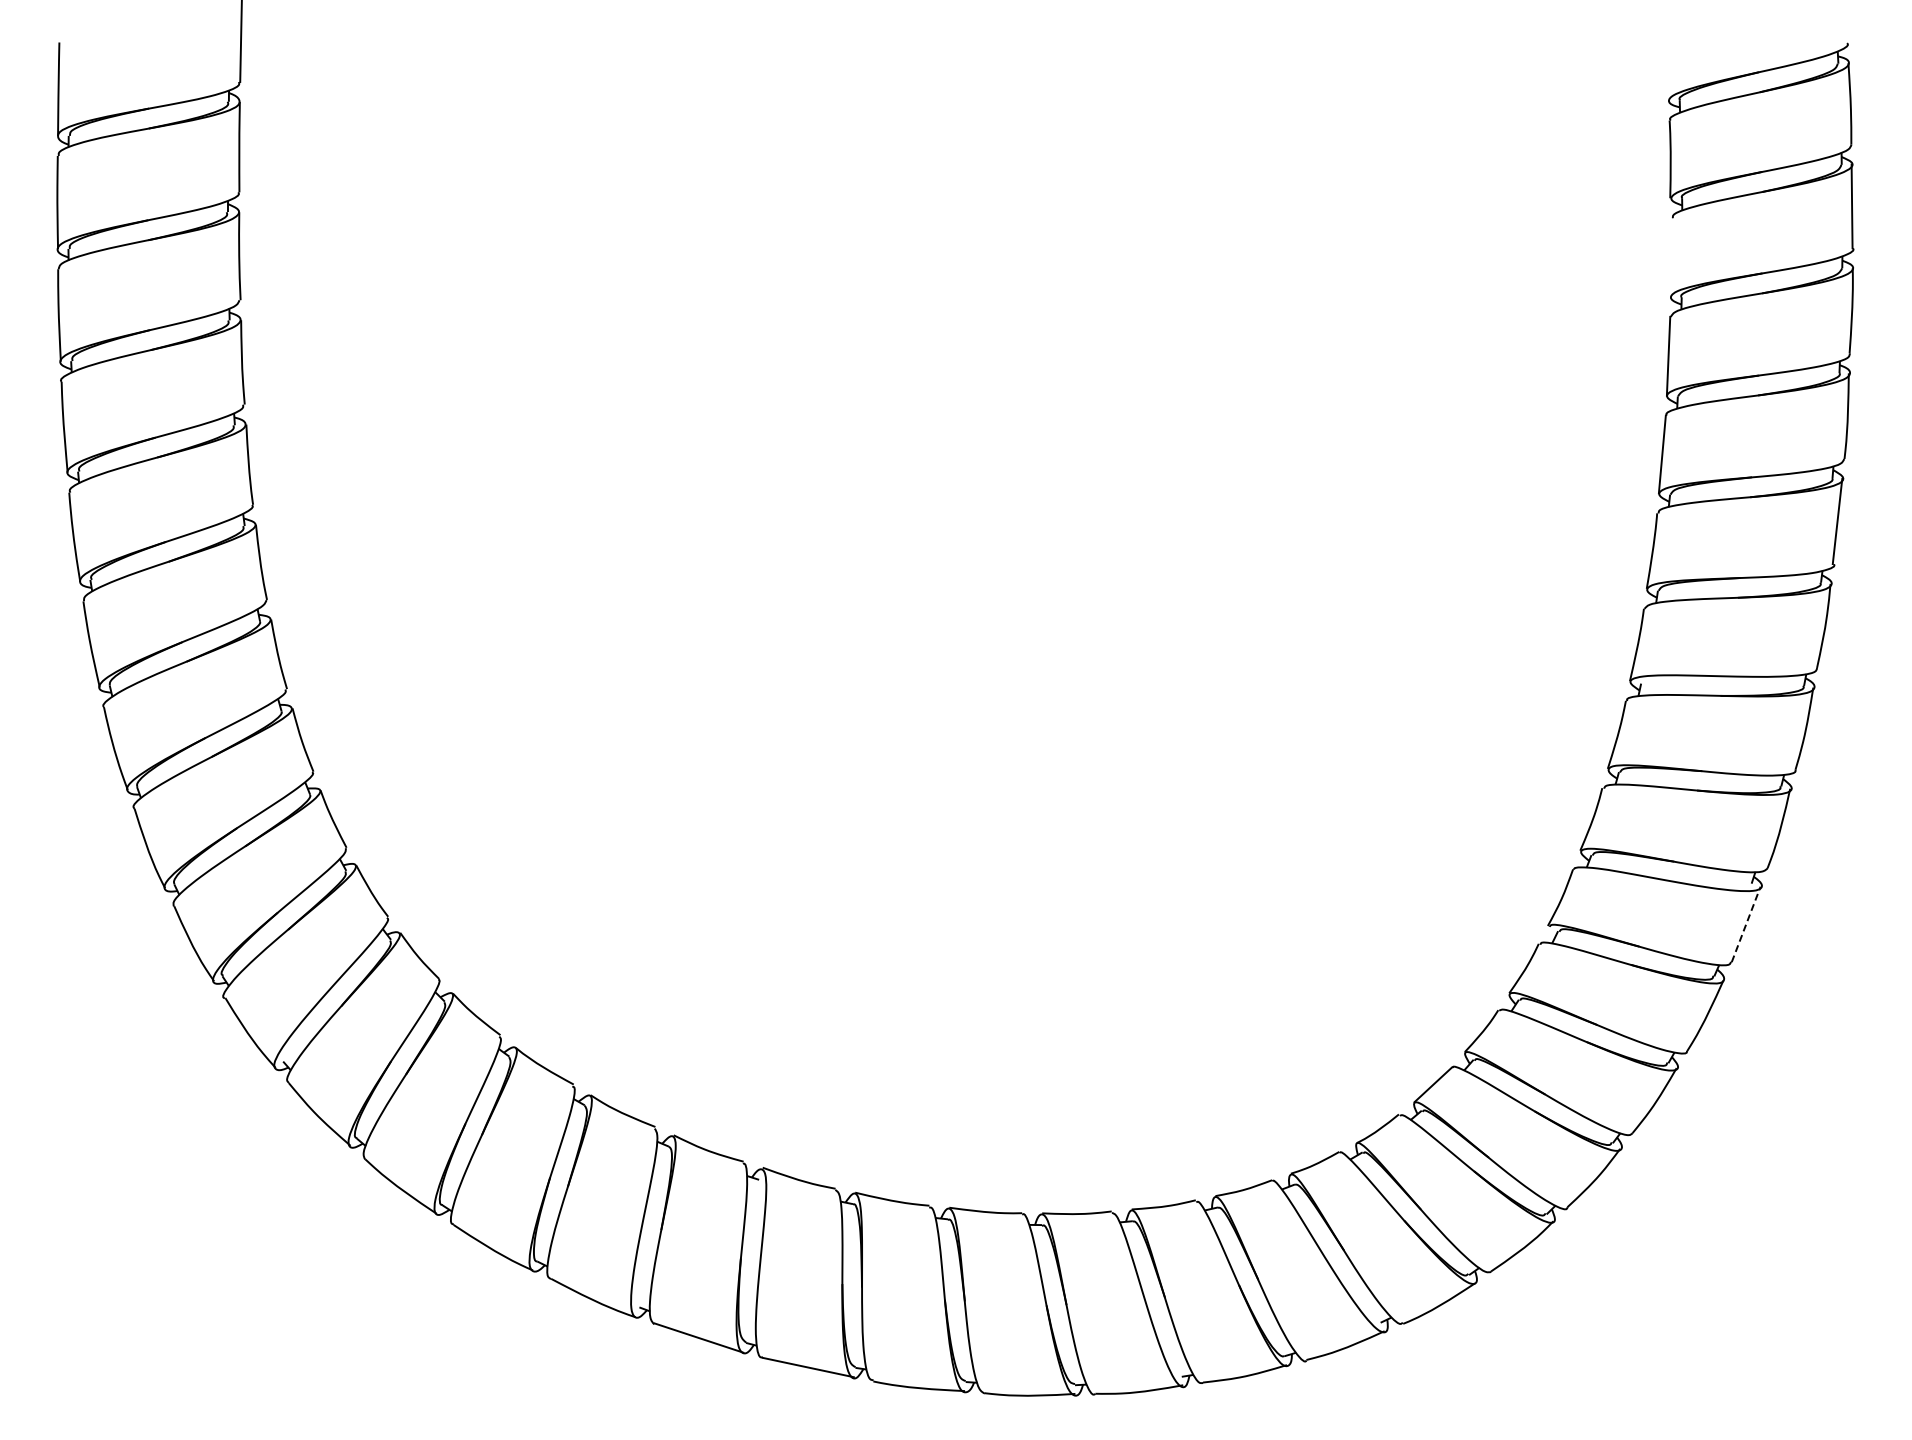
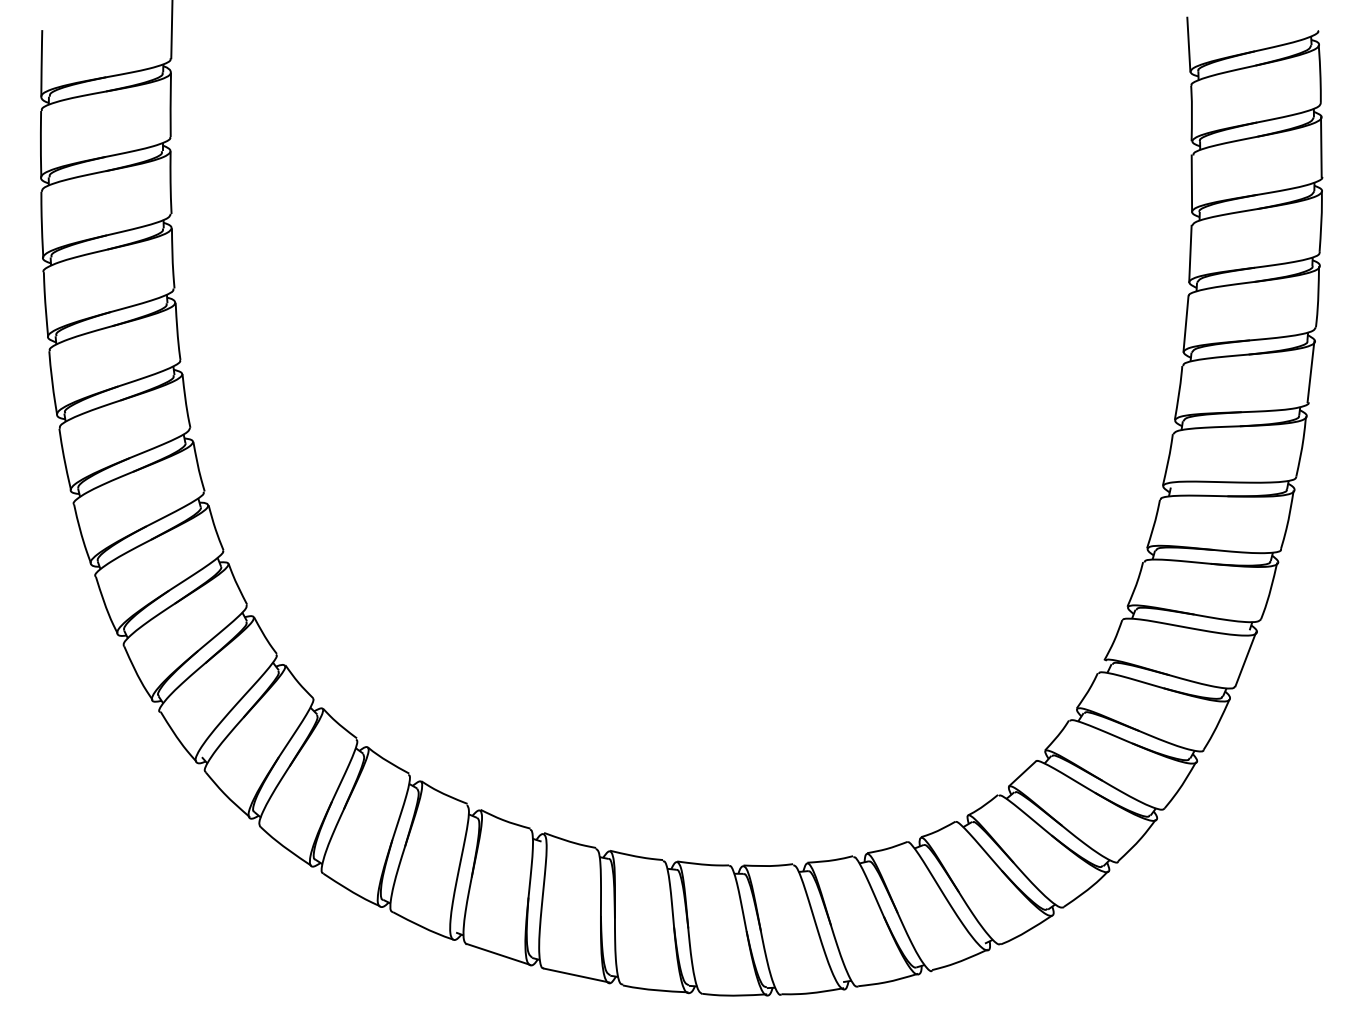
line: (1666, 62) -> (1188, 44), added
line: (1670, 257) -> (1191, 183), added
line: (1746, 923) -> (1246, 658), dashed -> solid

